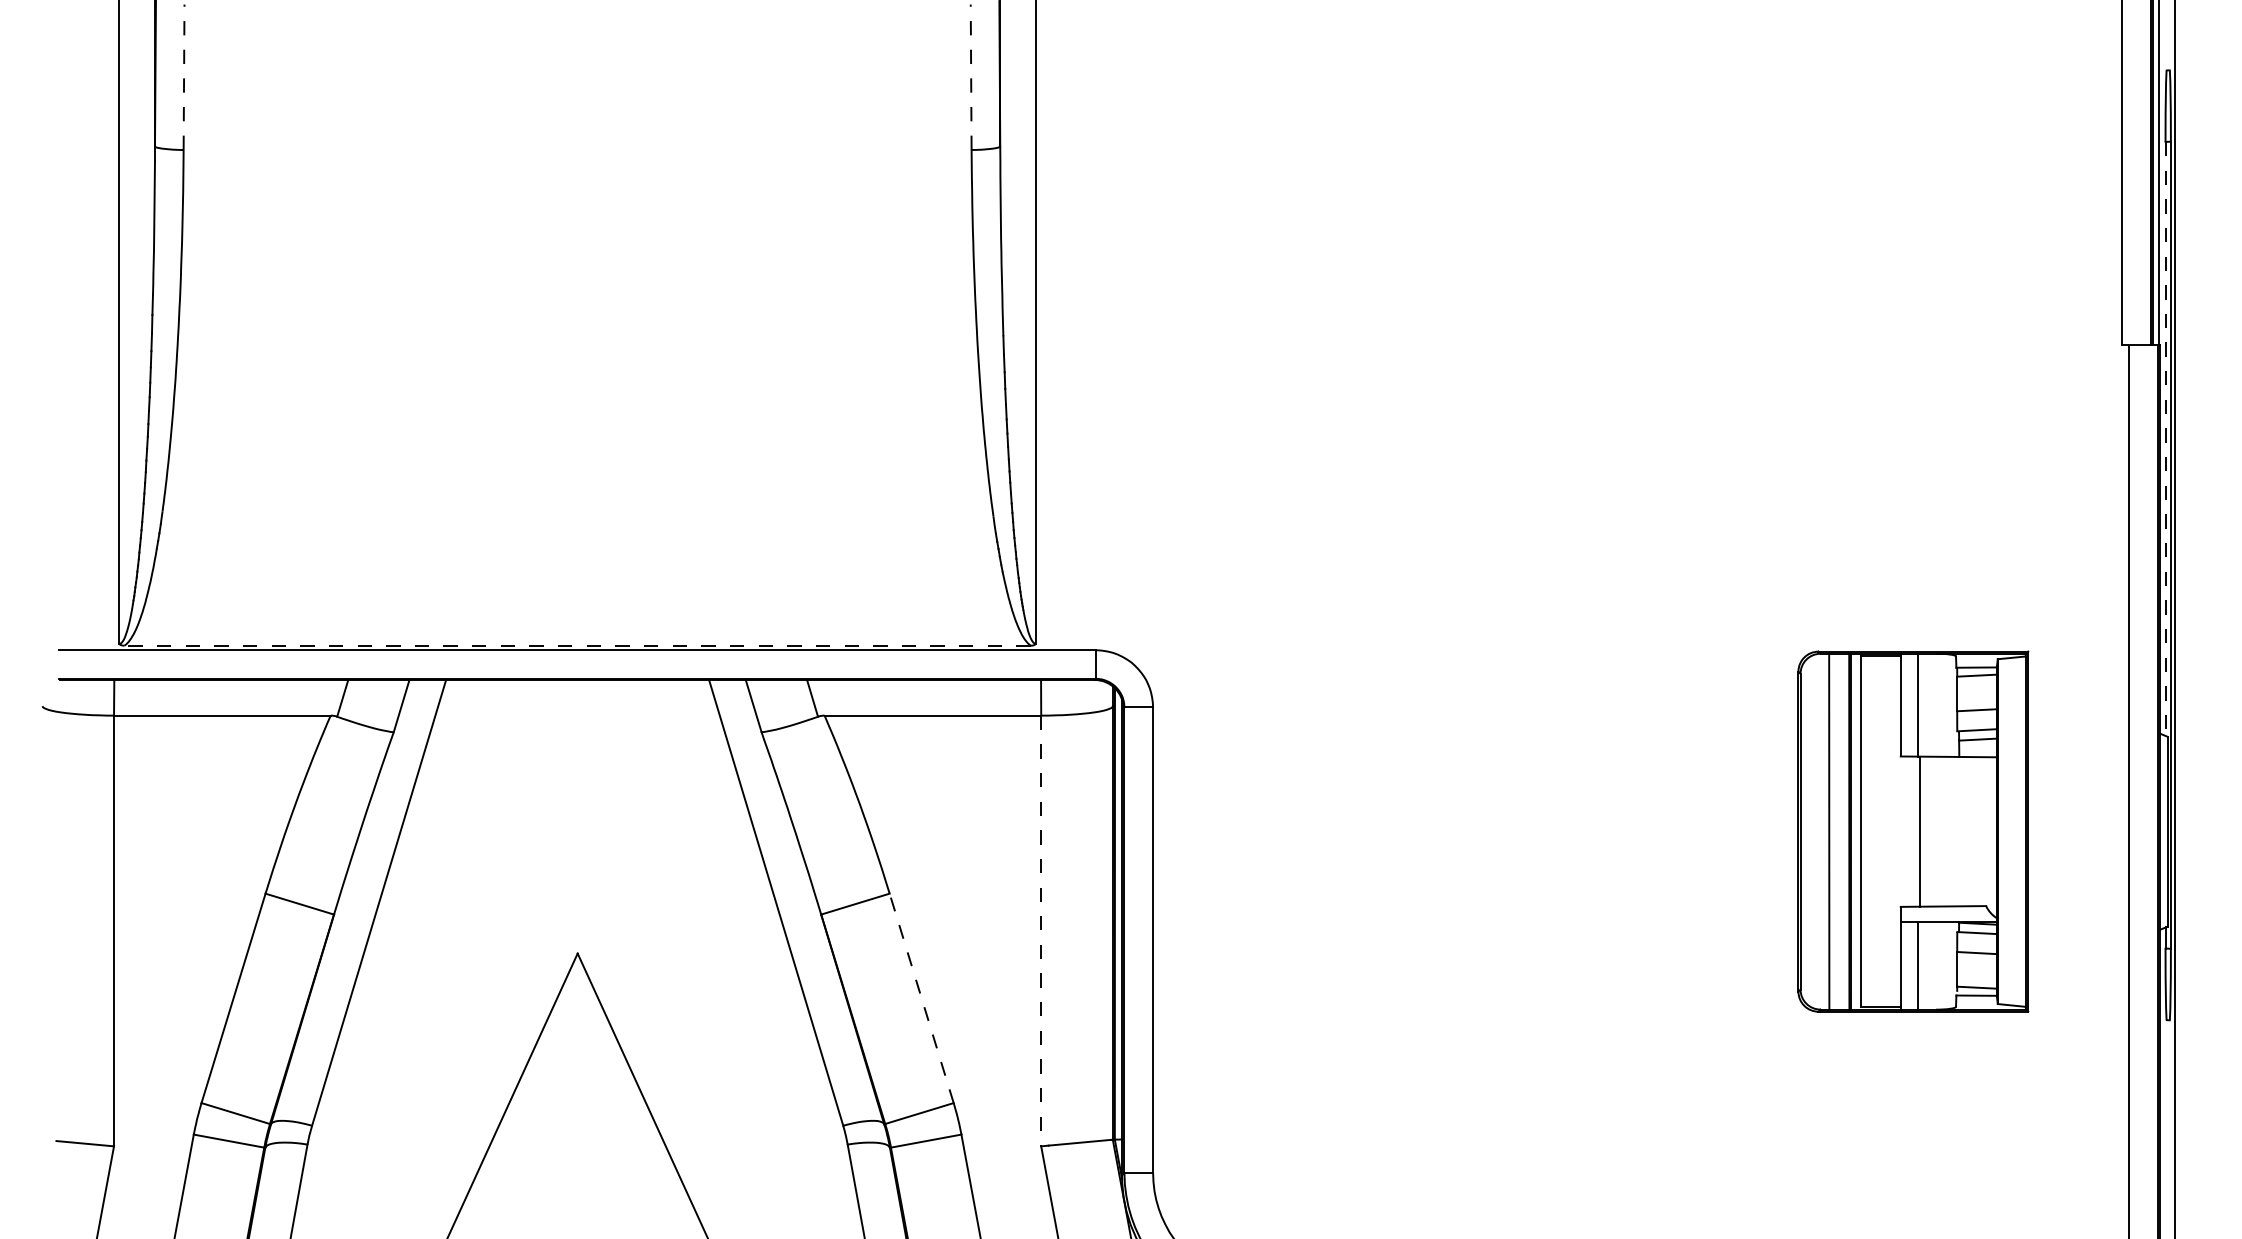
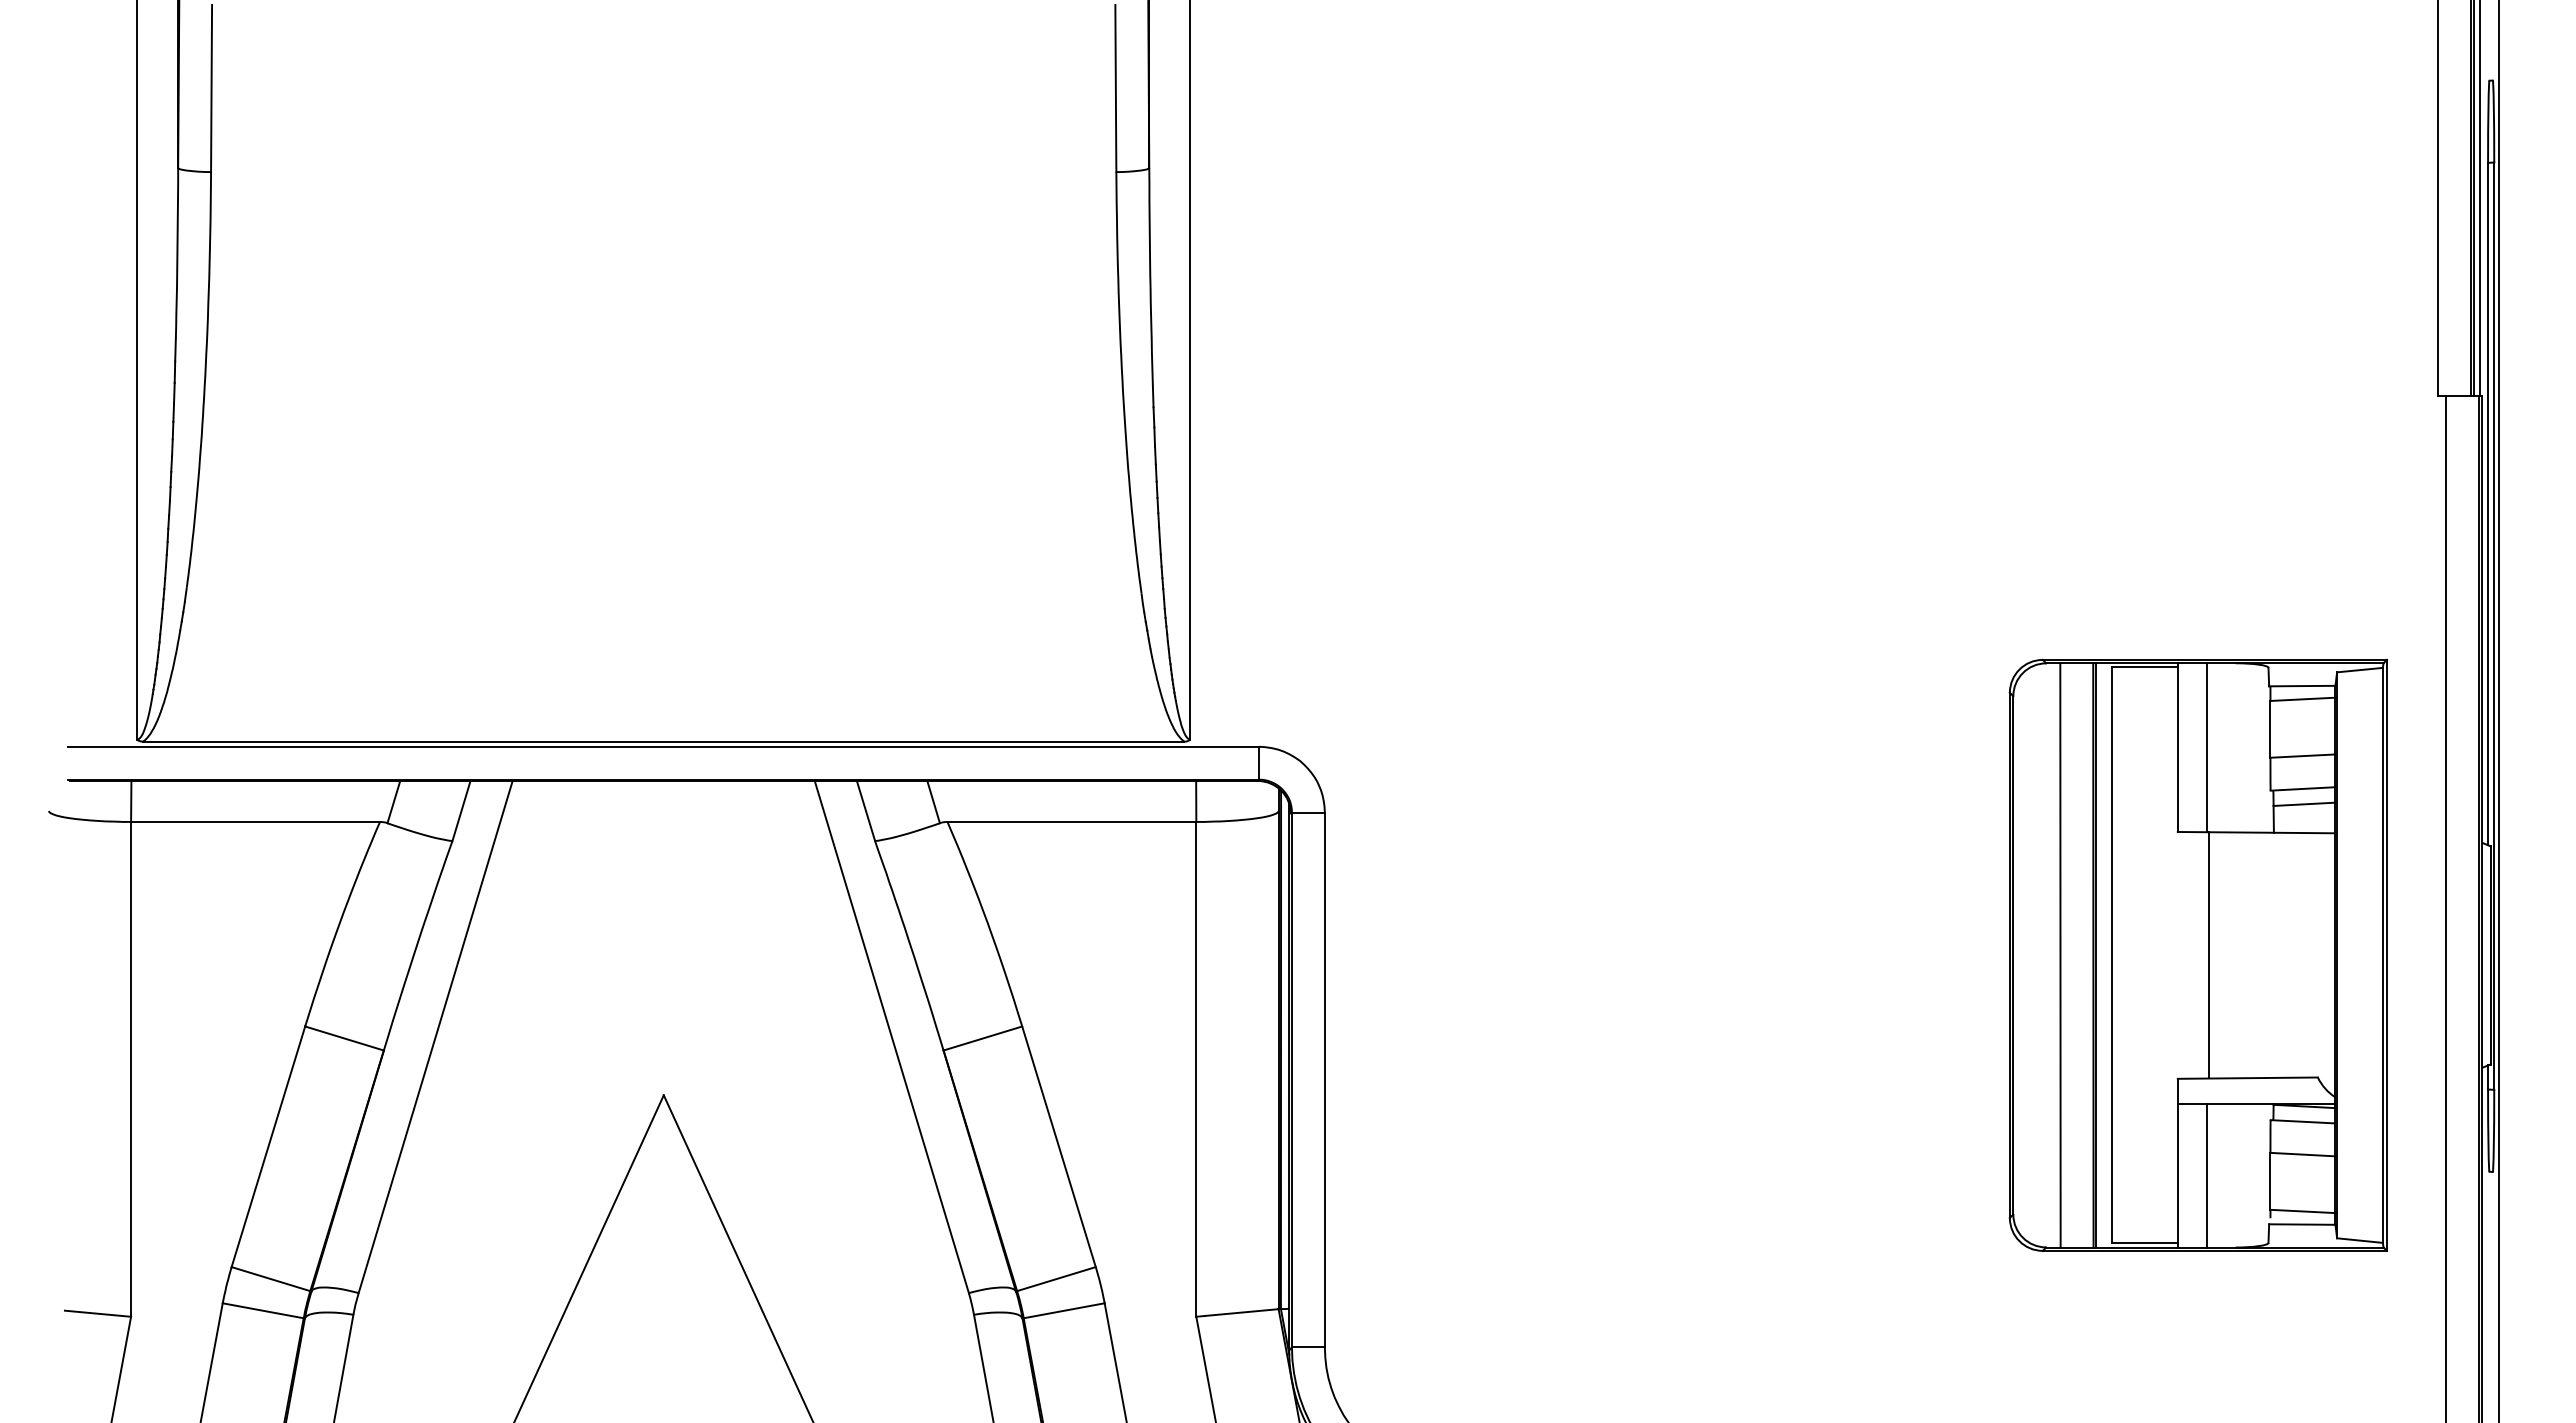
line: (184, 77) -> (211, 88), dashed -> solid
line: (970, 77) -> (1115, 88), dashed -> solid
line: (2165, 439) -> (2488, 504), dashed -> solid
line: (577, 645) -> (663, 741), dashed -> solid
part: (1912, 831) -> (2197, 954), size x1.43
line: (1041, 931) -> (1196, 1069), dashed -> solid
line: (922, 998) -> (1059, 1146), dashed -> solid

